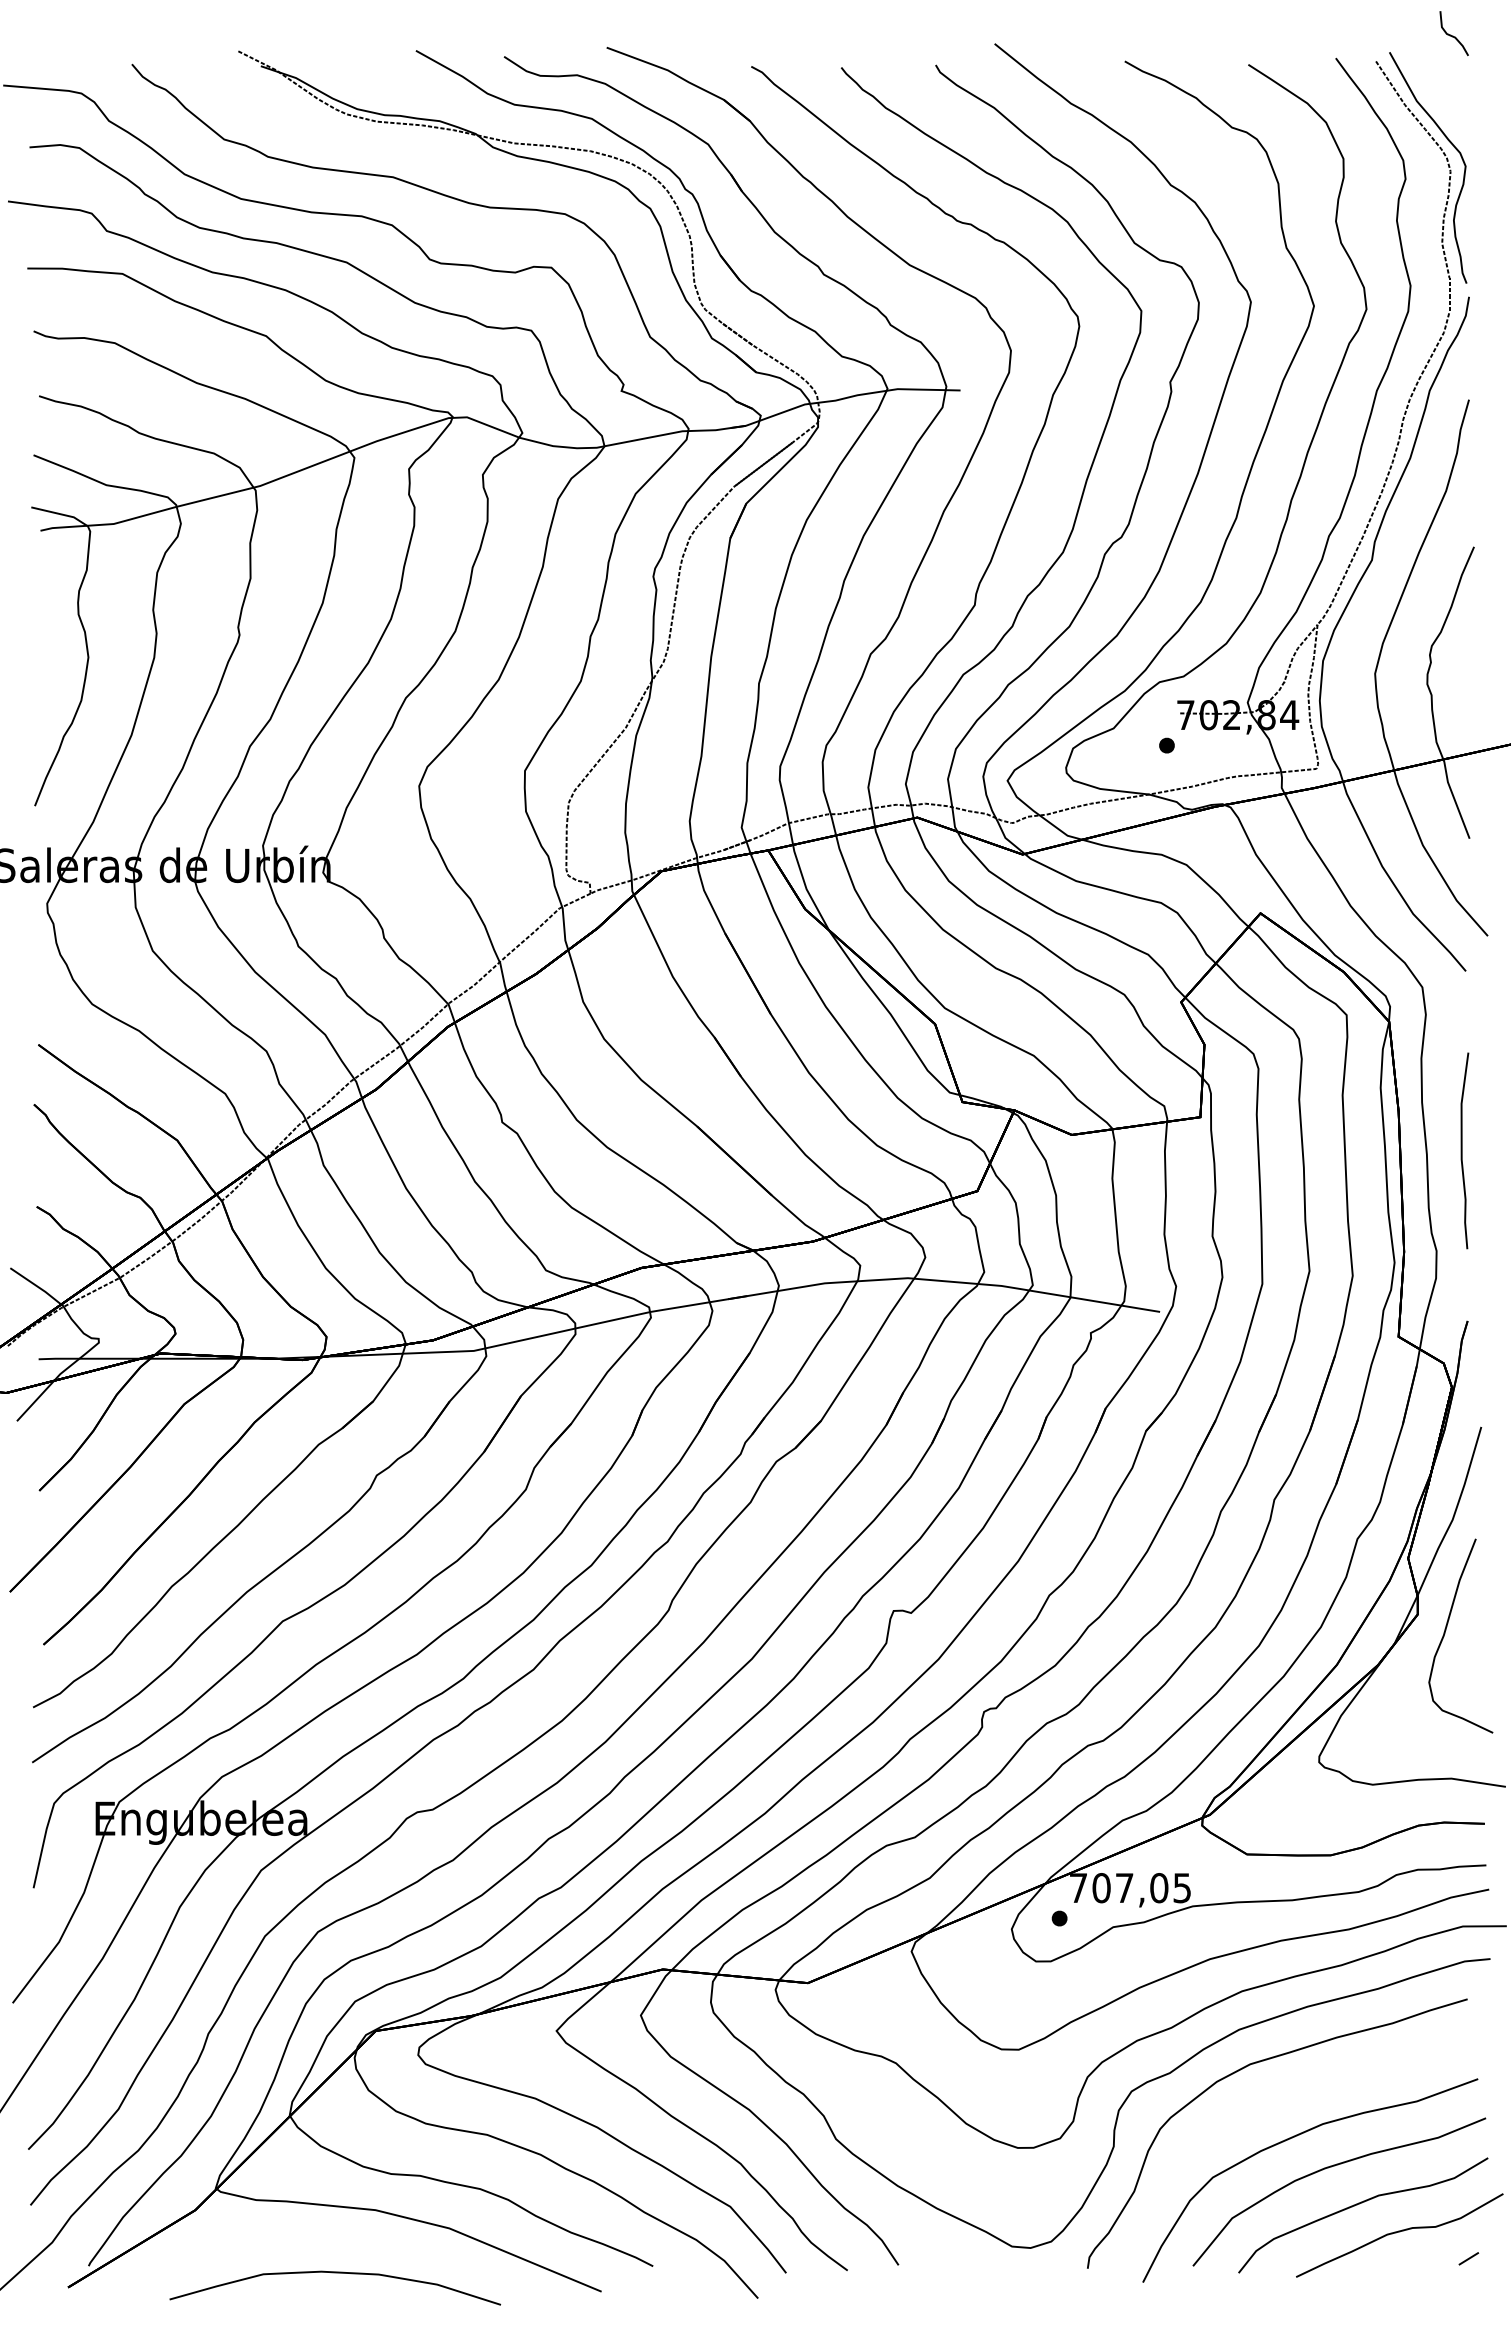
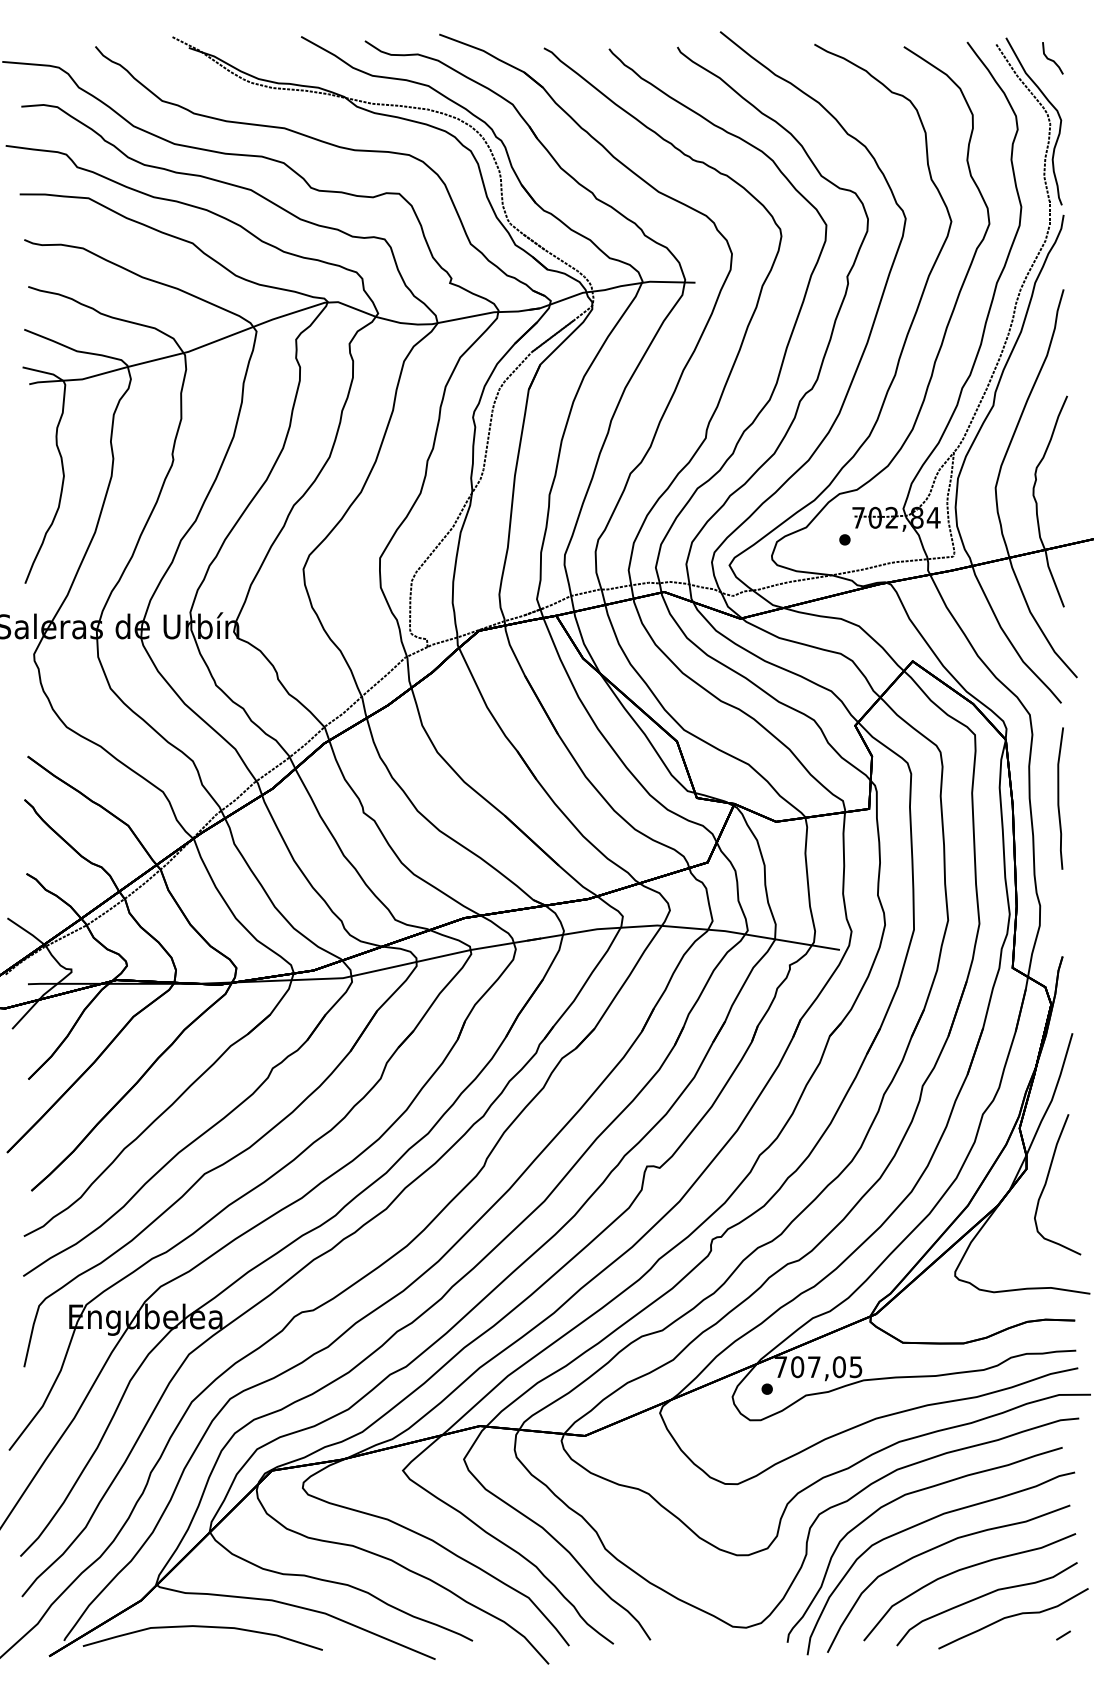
curve: (1453, 35) -> (1052, 59), moved
curve: (1462, 1150) -> (1058, 798), moved
curve: (1278, 2102) -> (925, 1522), added
curve: (334, 2273) -> (202, 1627), moved

